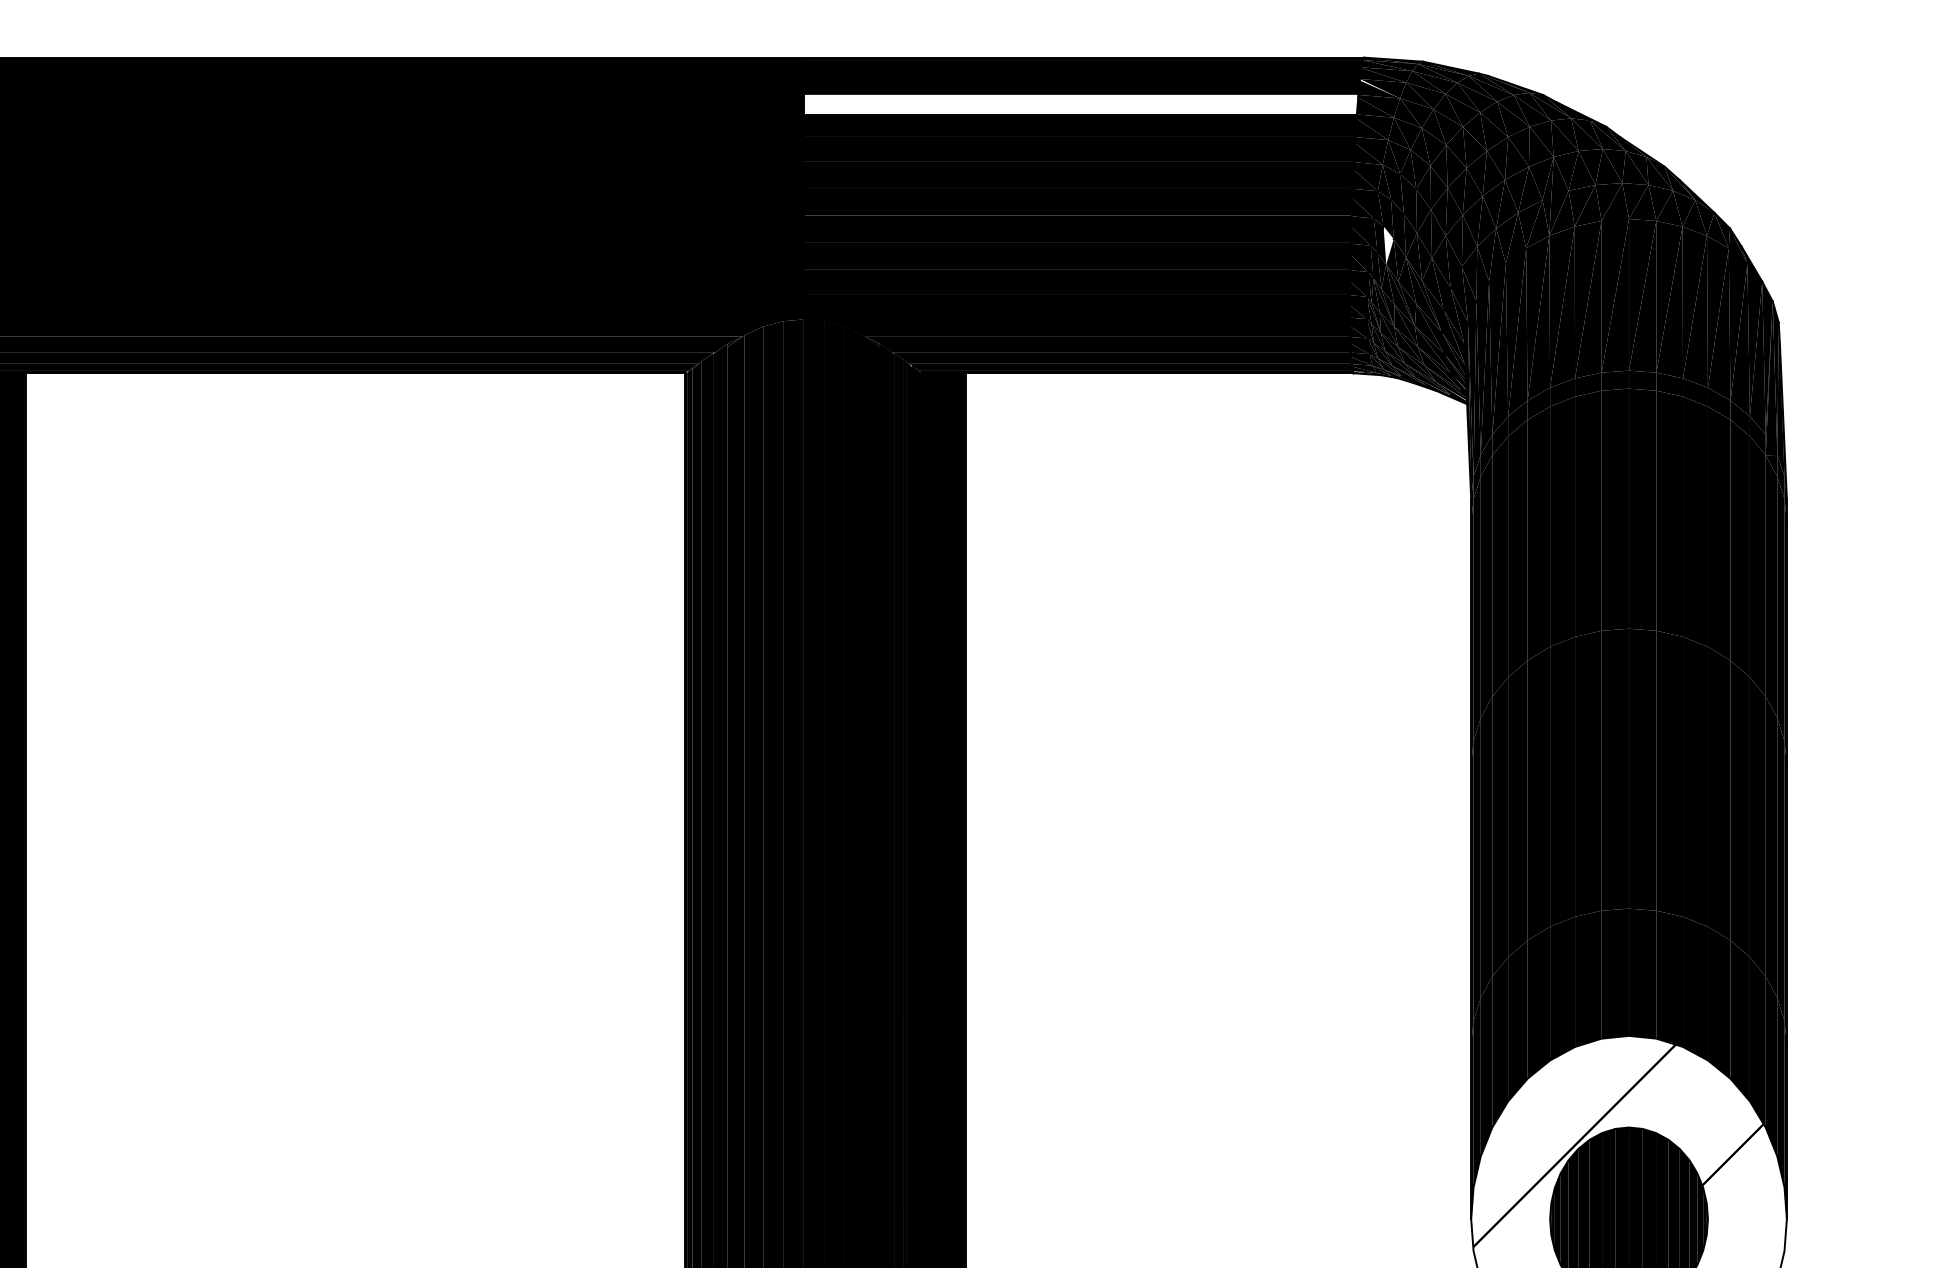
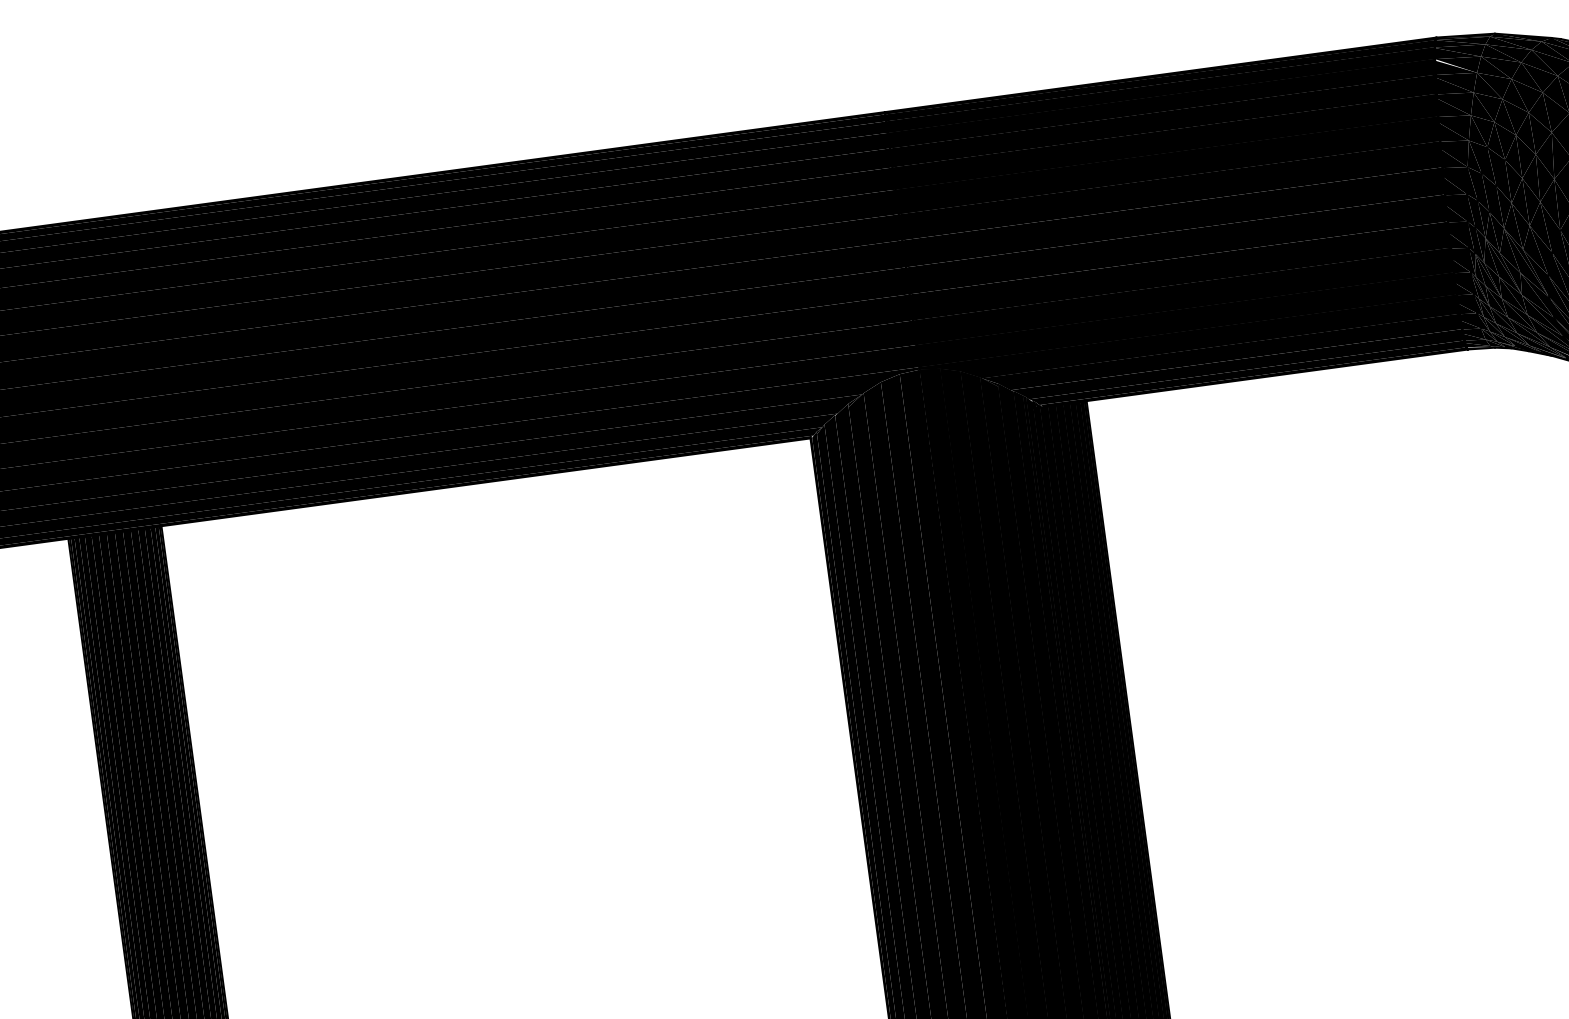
fill: (1080, 104) -> (1163, 121), added
fill: (1388, 245) -> (1485, 219), added

